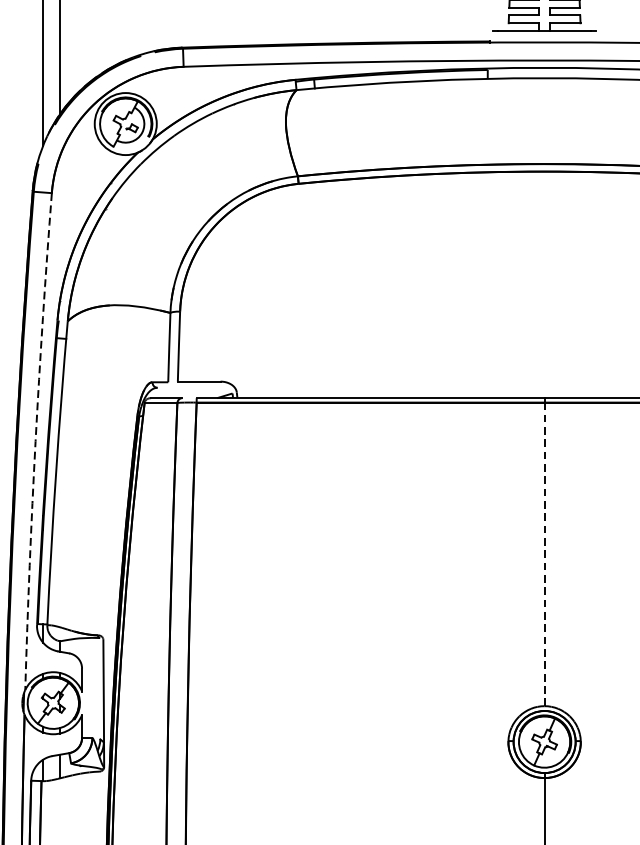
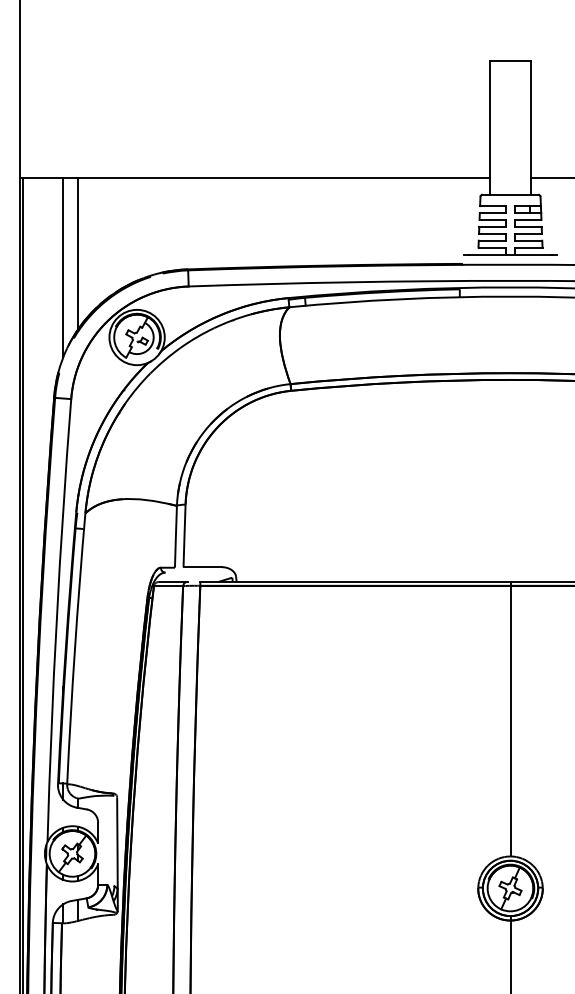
arc: (35, 441) -> (56, 620), dashed -> solid
line: (544, 553) -> (510, 720), dashed -> solid

